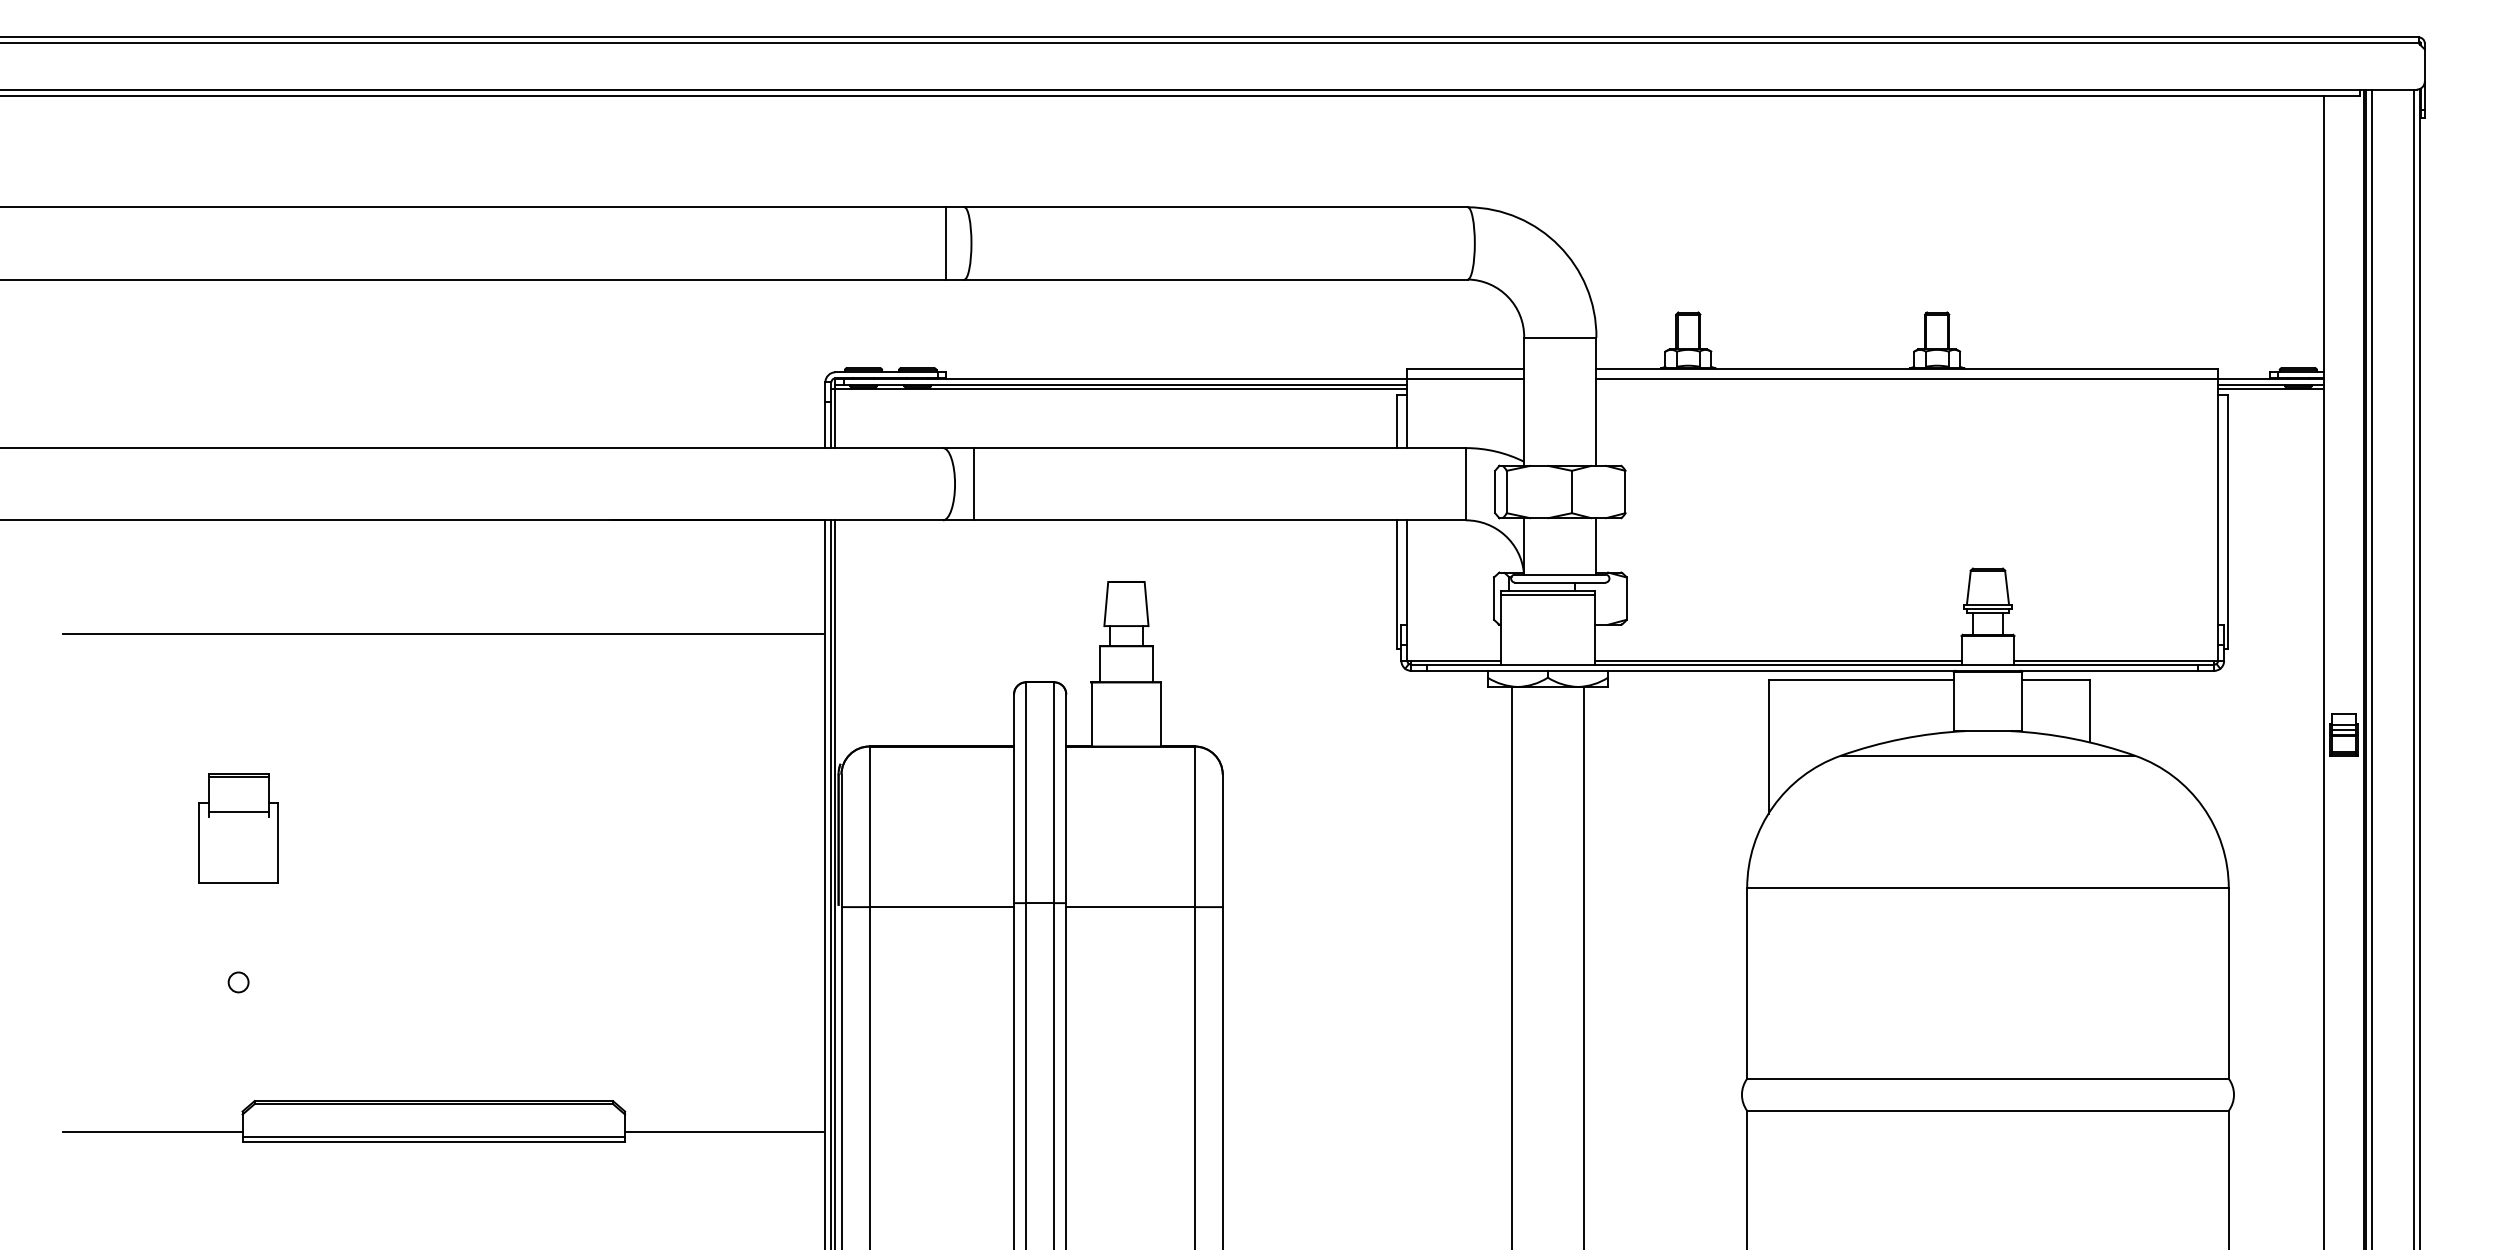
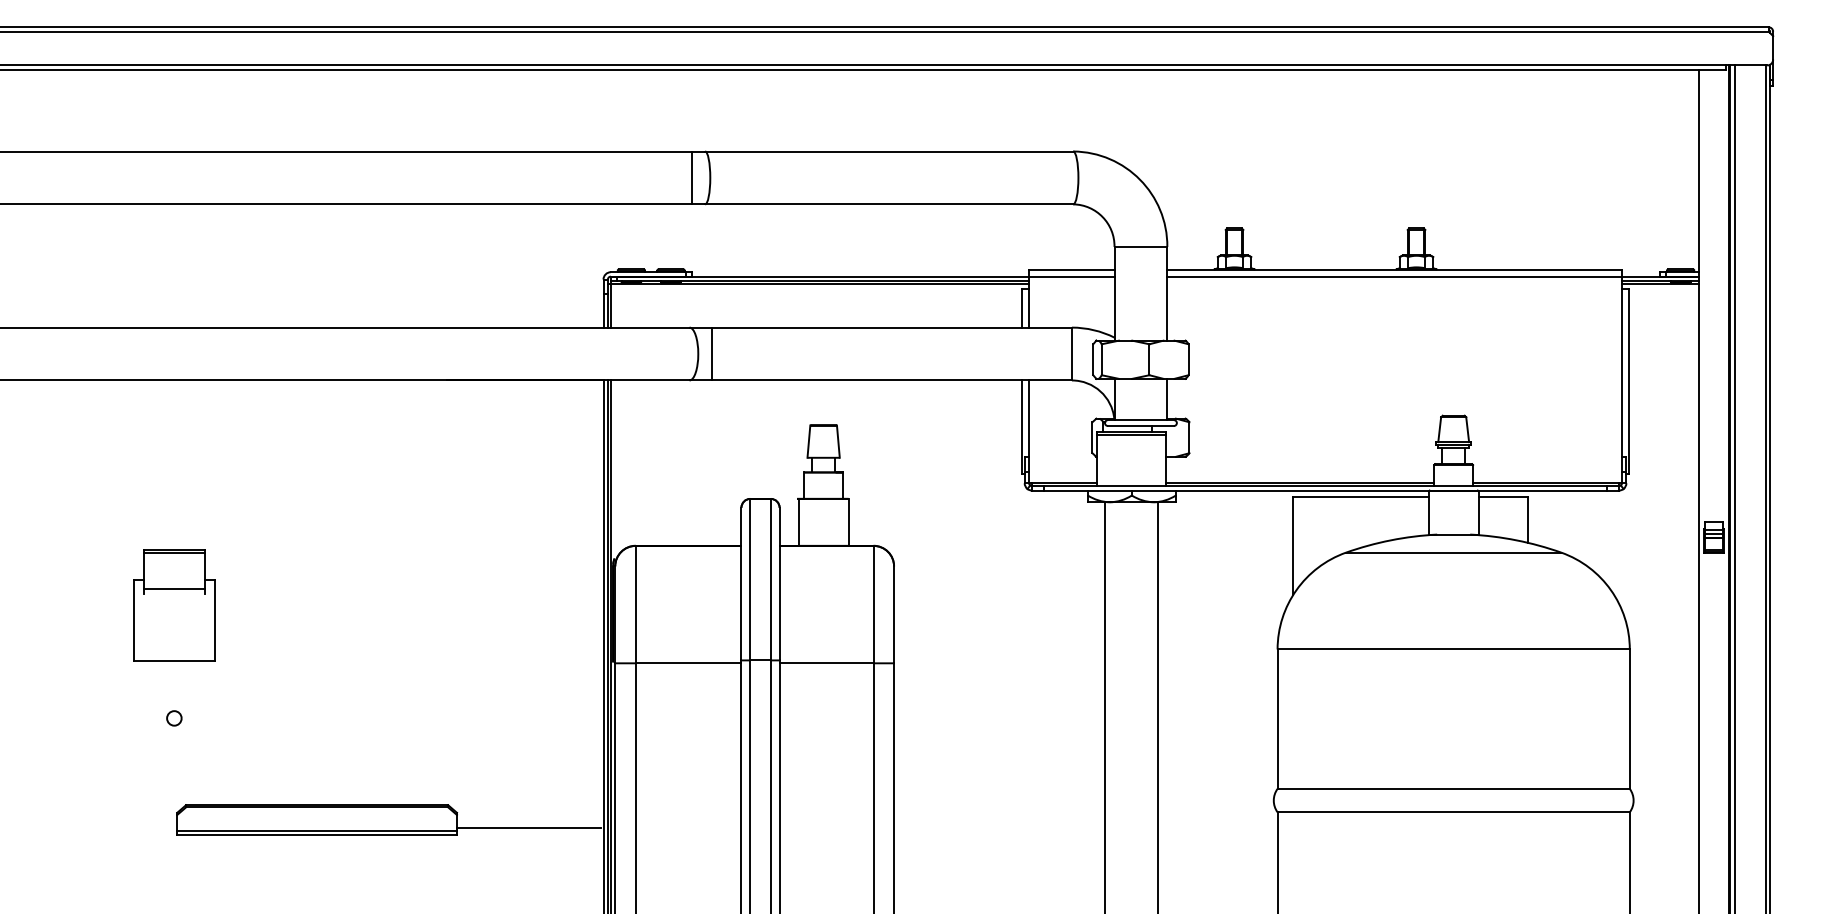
line: (442, 633) -> (323, 463), removed
part: (238, 828) -> (174, 605), size x1.4
line: (152, 1131) -> (111, 827), removed

